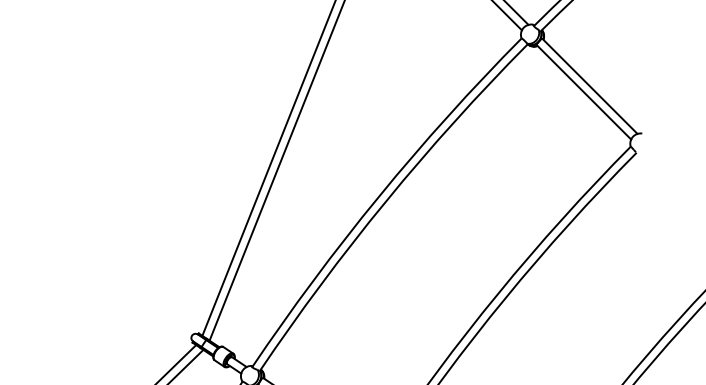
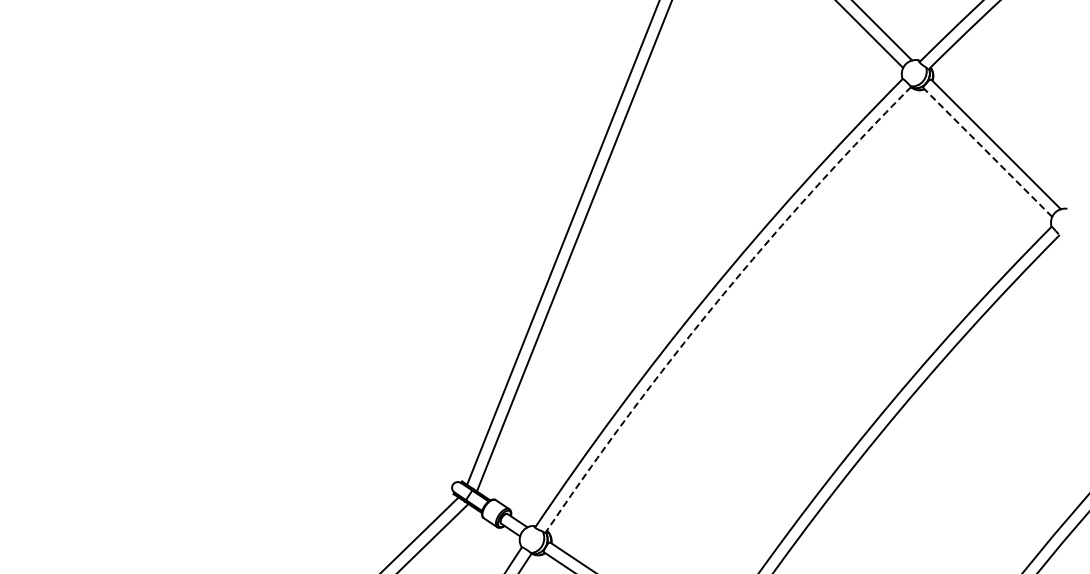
line: (583, 92) -> (987, 152), solid -> dashed
arc: (385, 201) -> (717, 301), solid -> dashed

